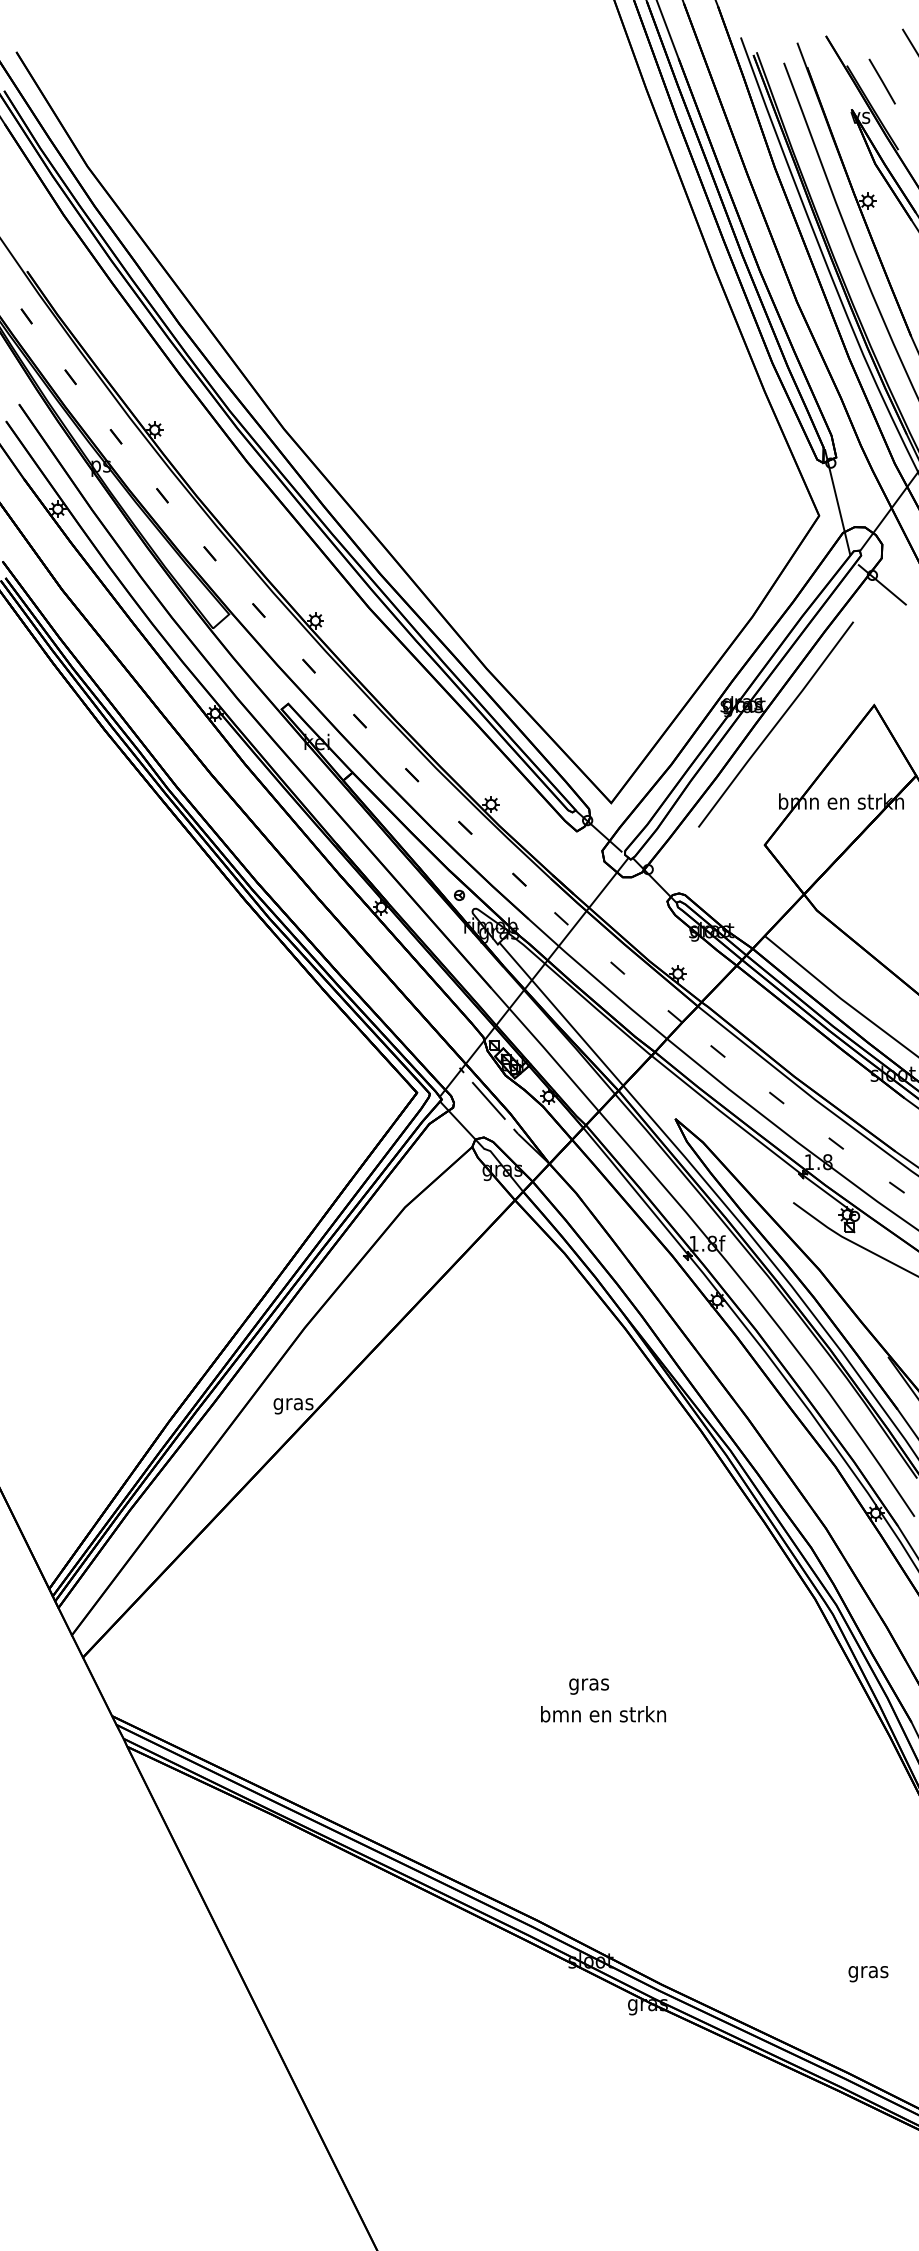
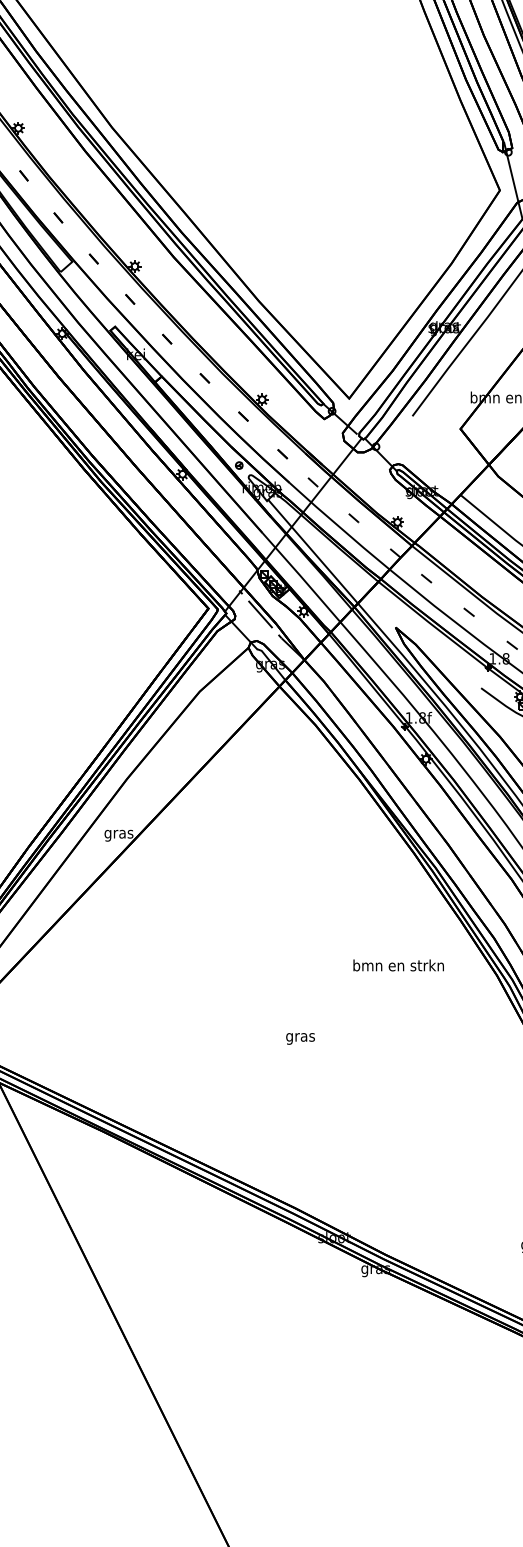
text: (588, 1686) -> (300, 1038), moved
text: (603, 1714) -> (398, 965), moved

